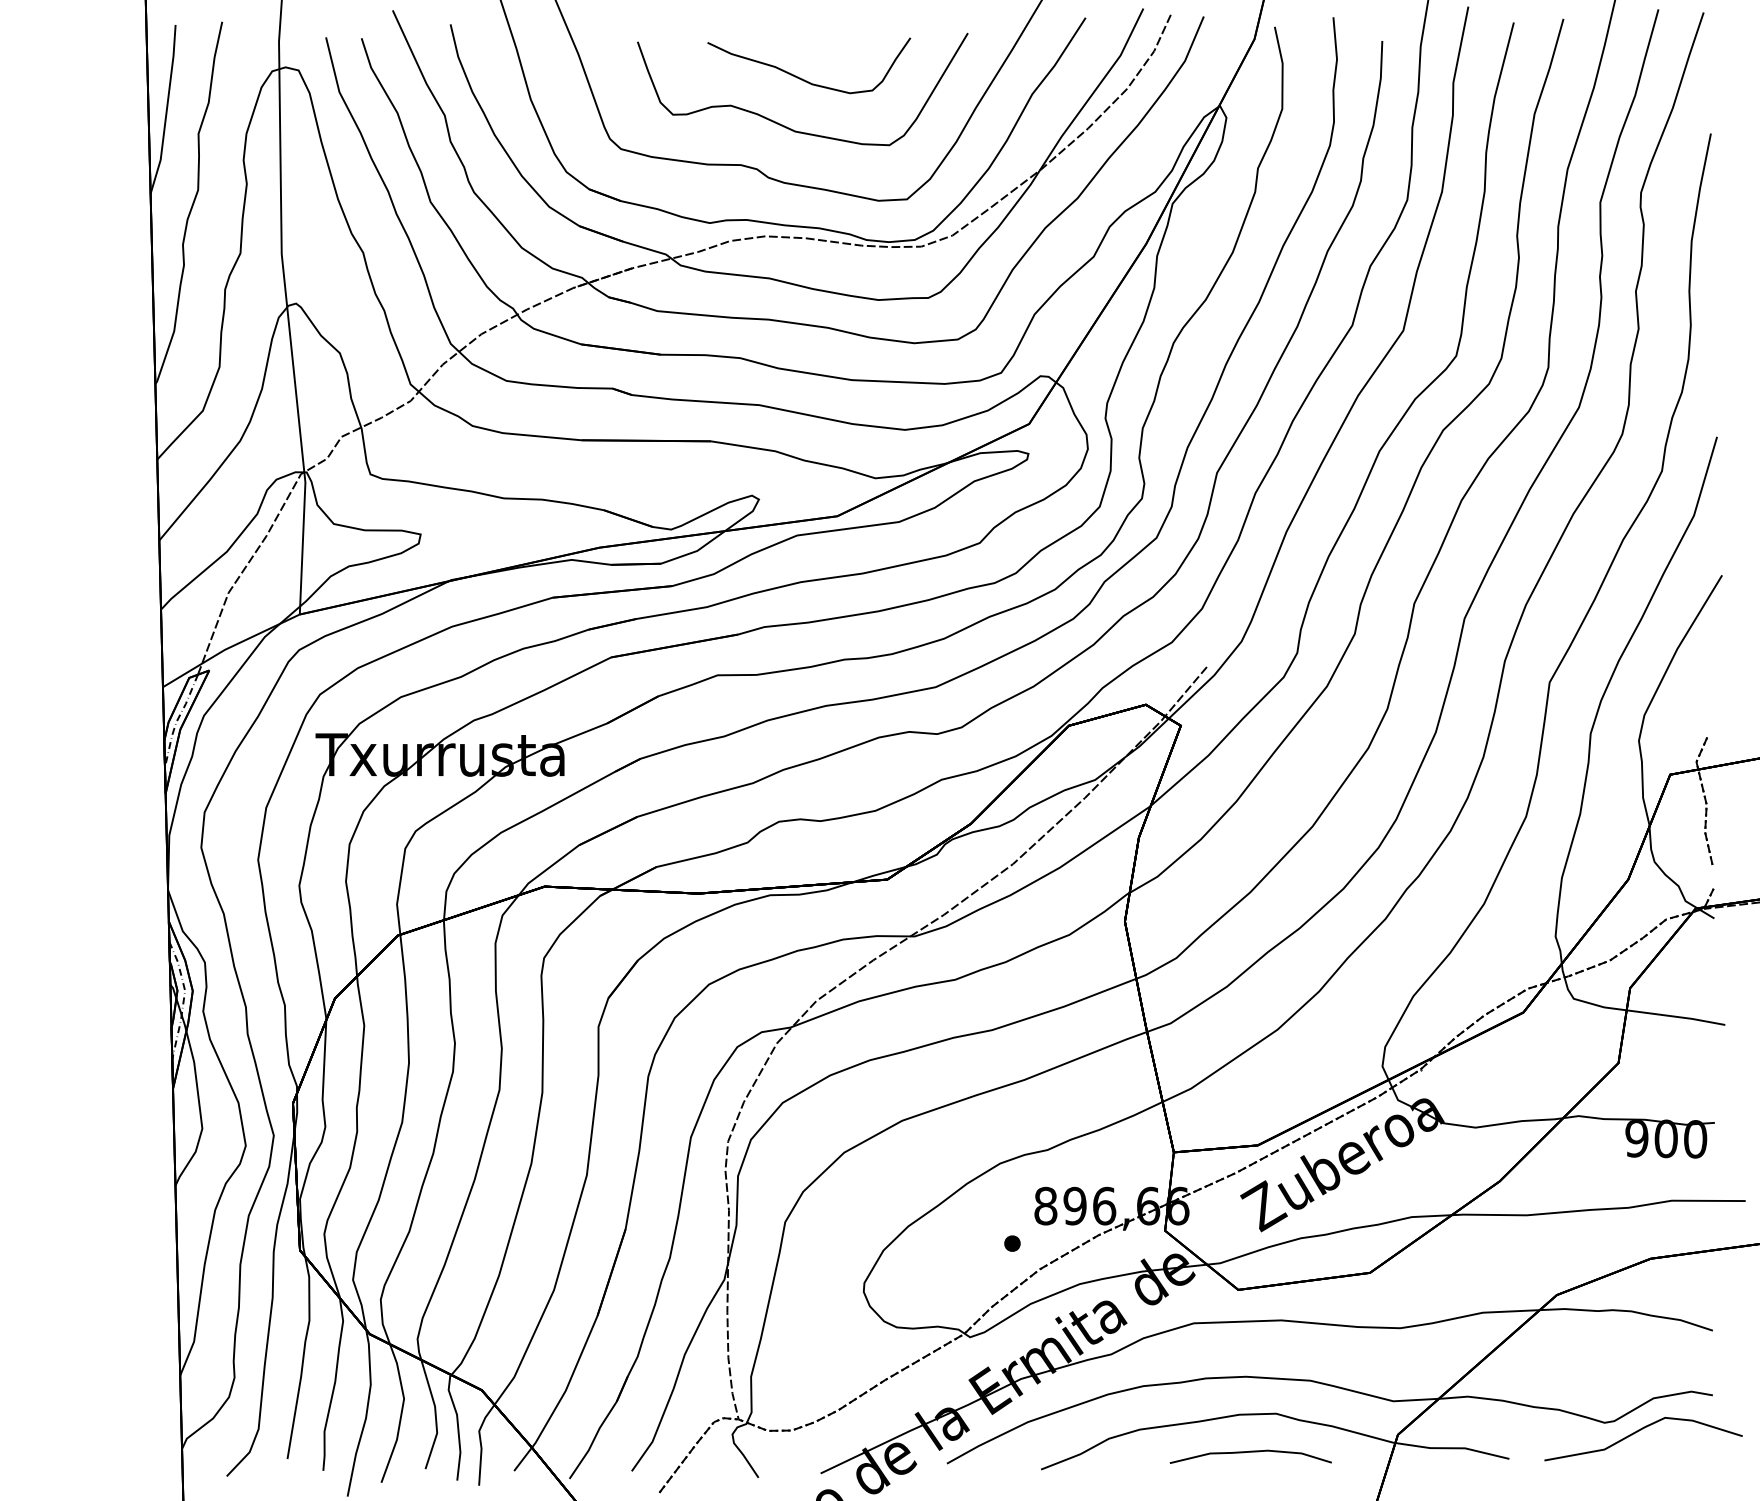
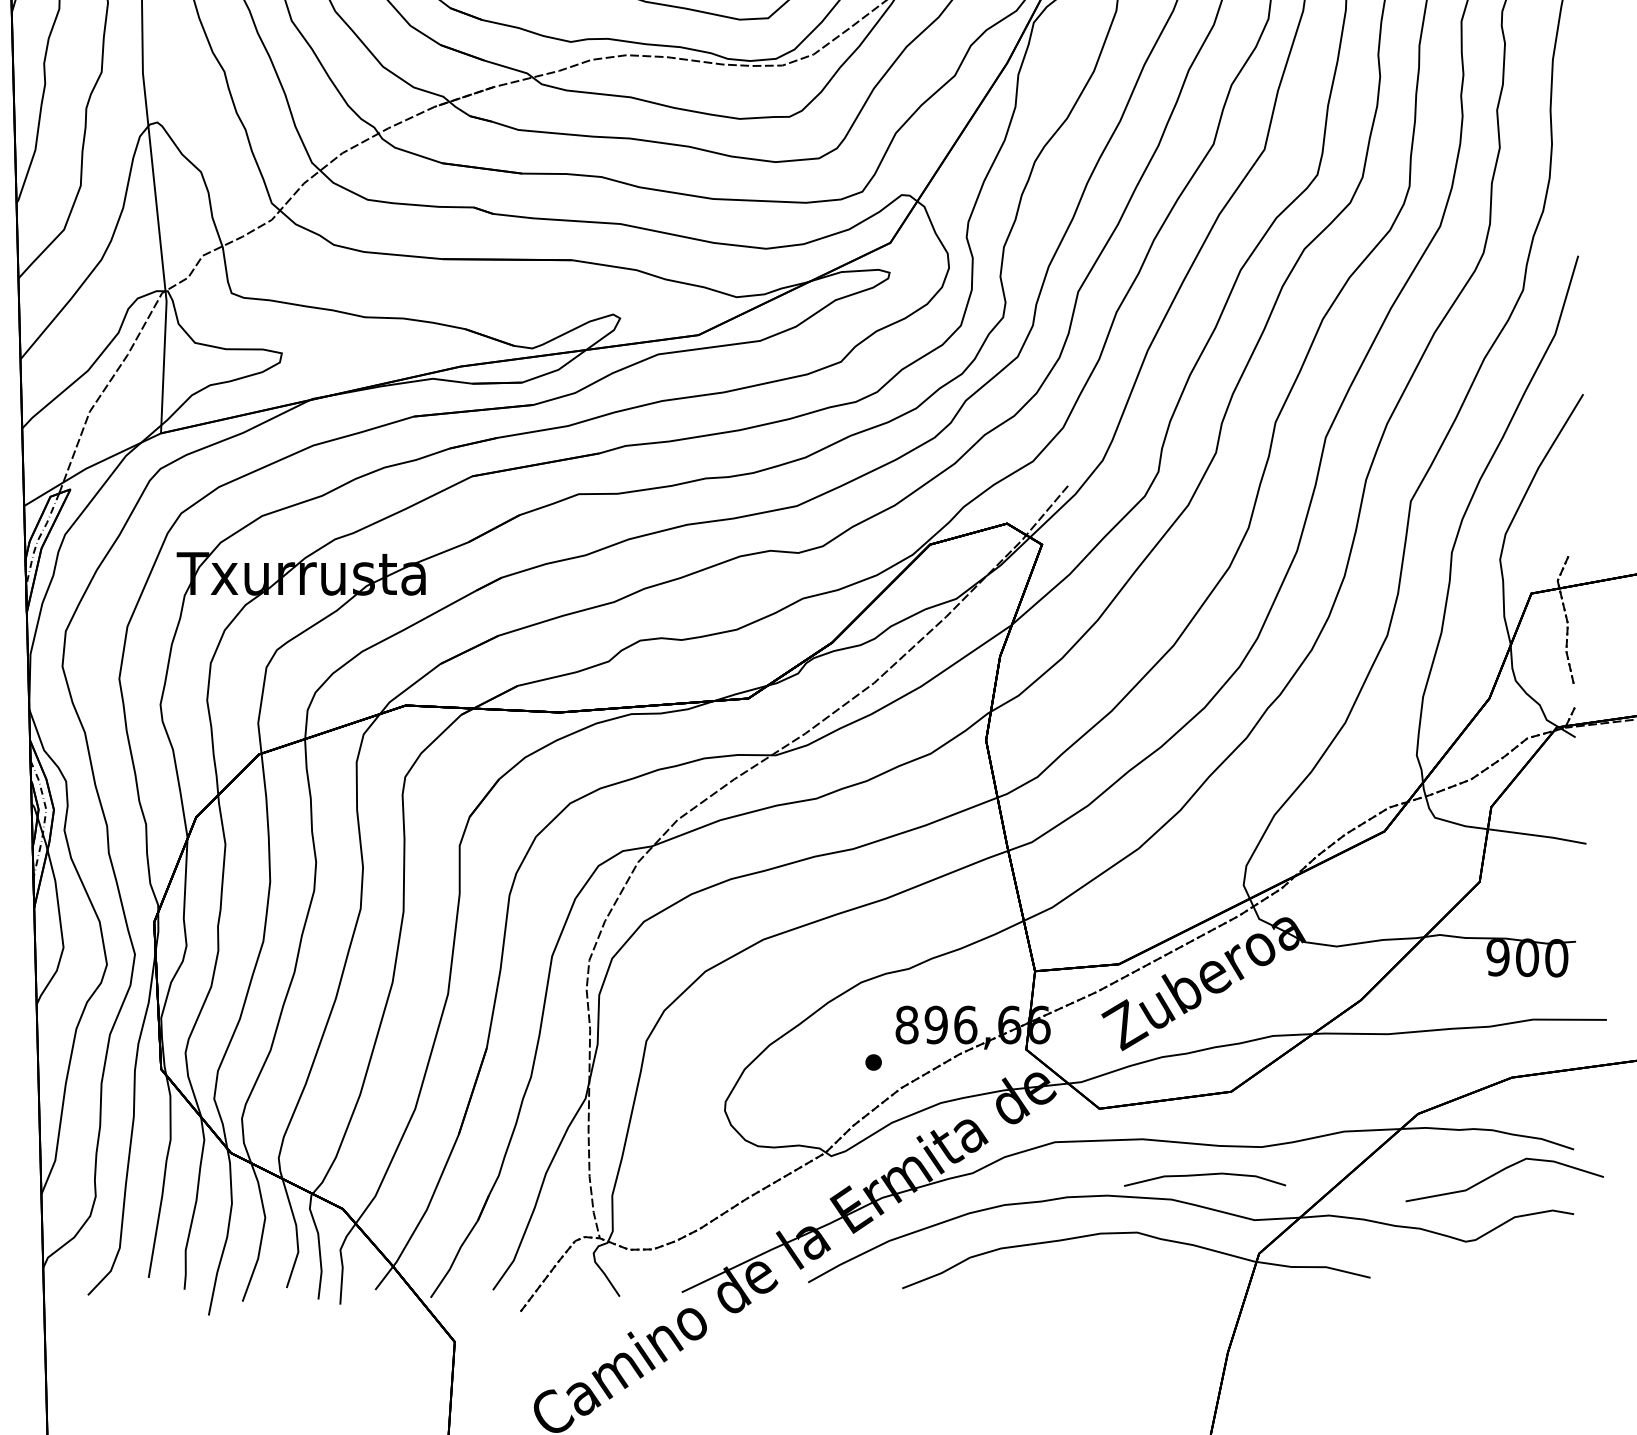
curve: (1639, 1431) -> (1500, 1172), moved
curve: (1250, 1452) -> (1204, 1175), moved

